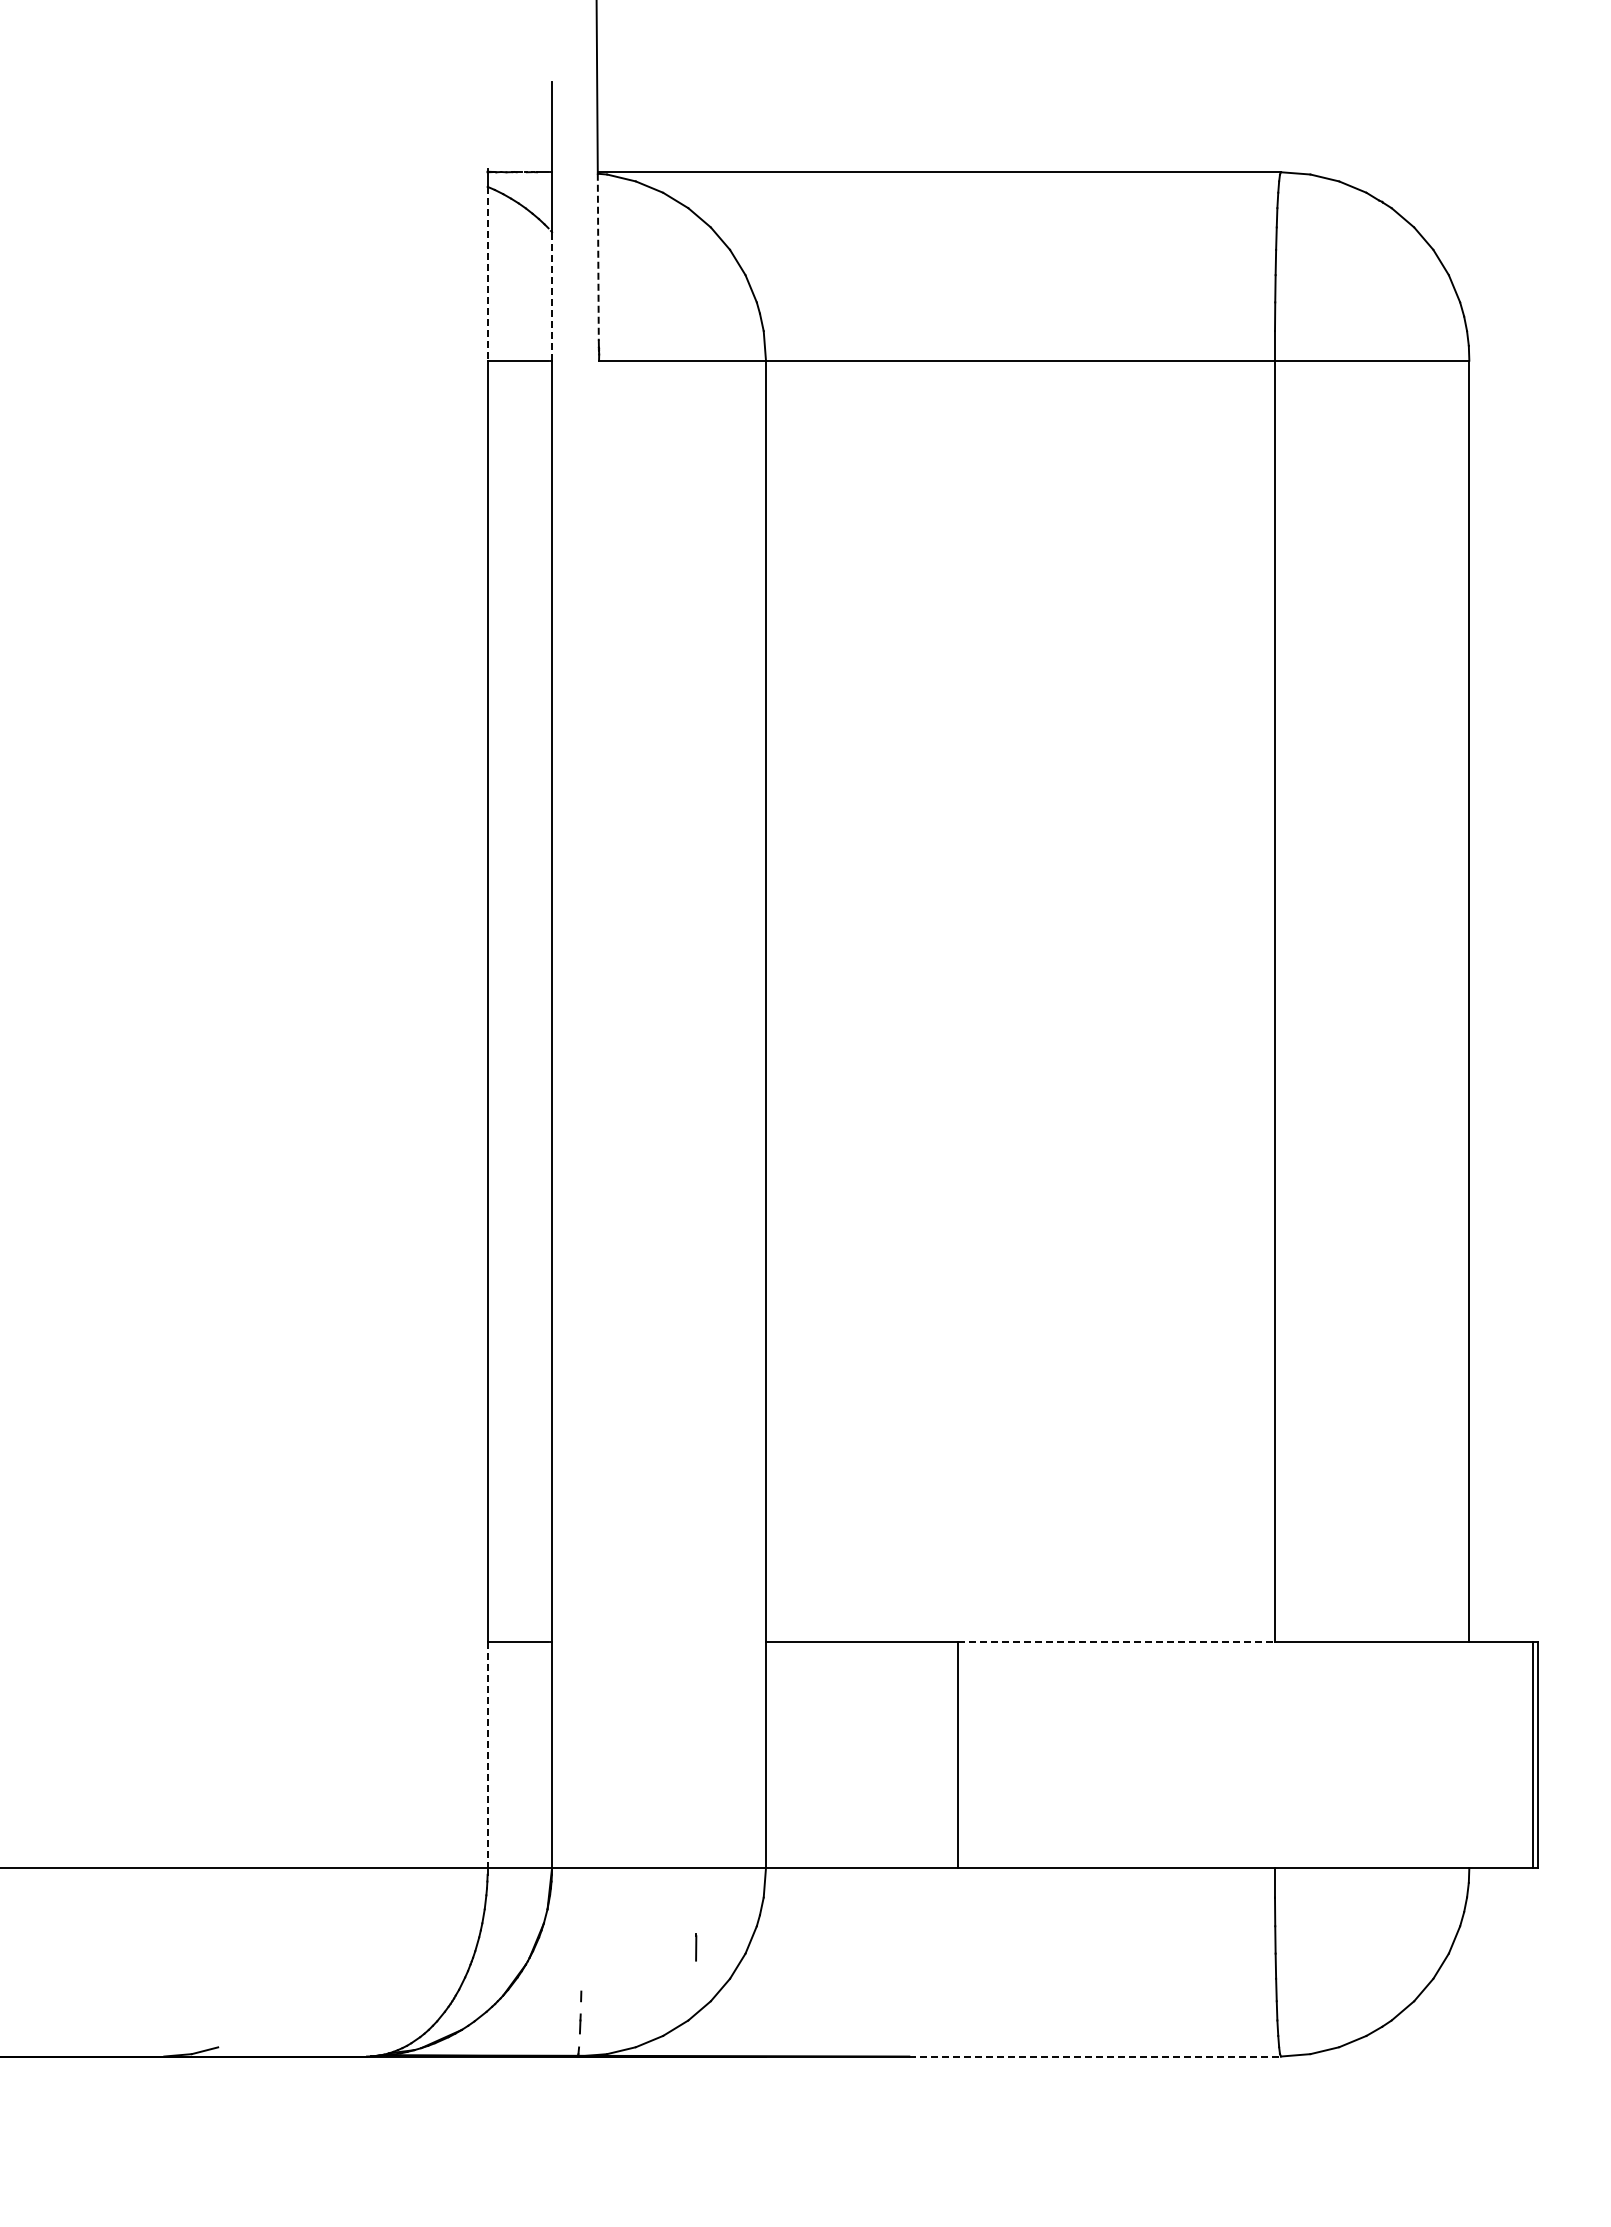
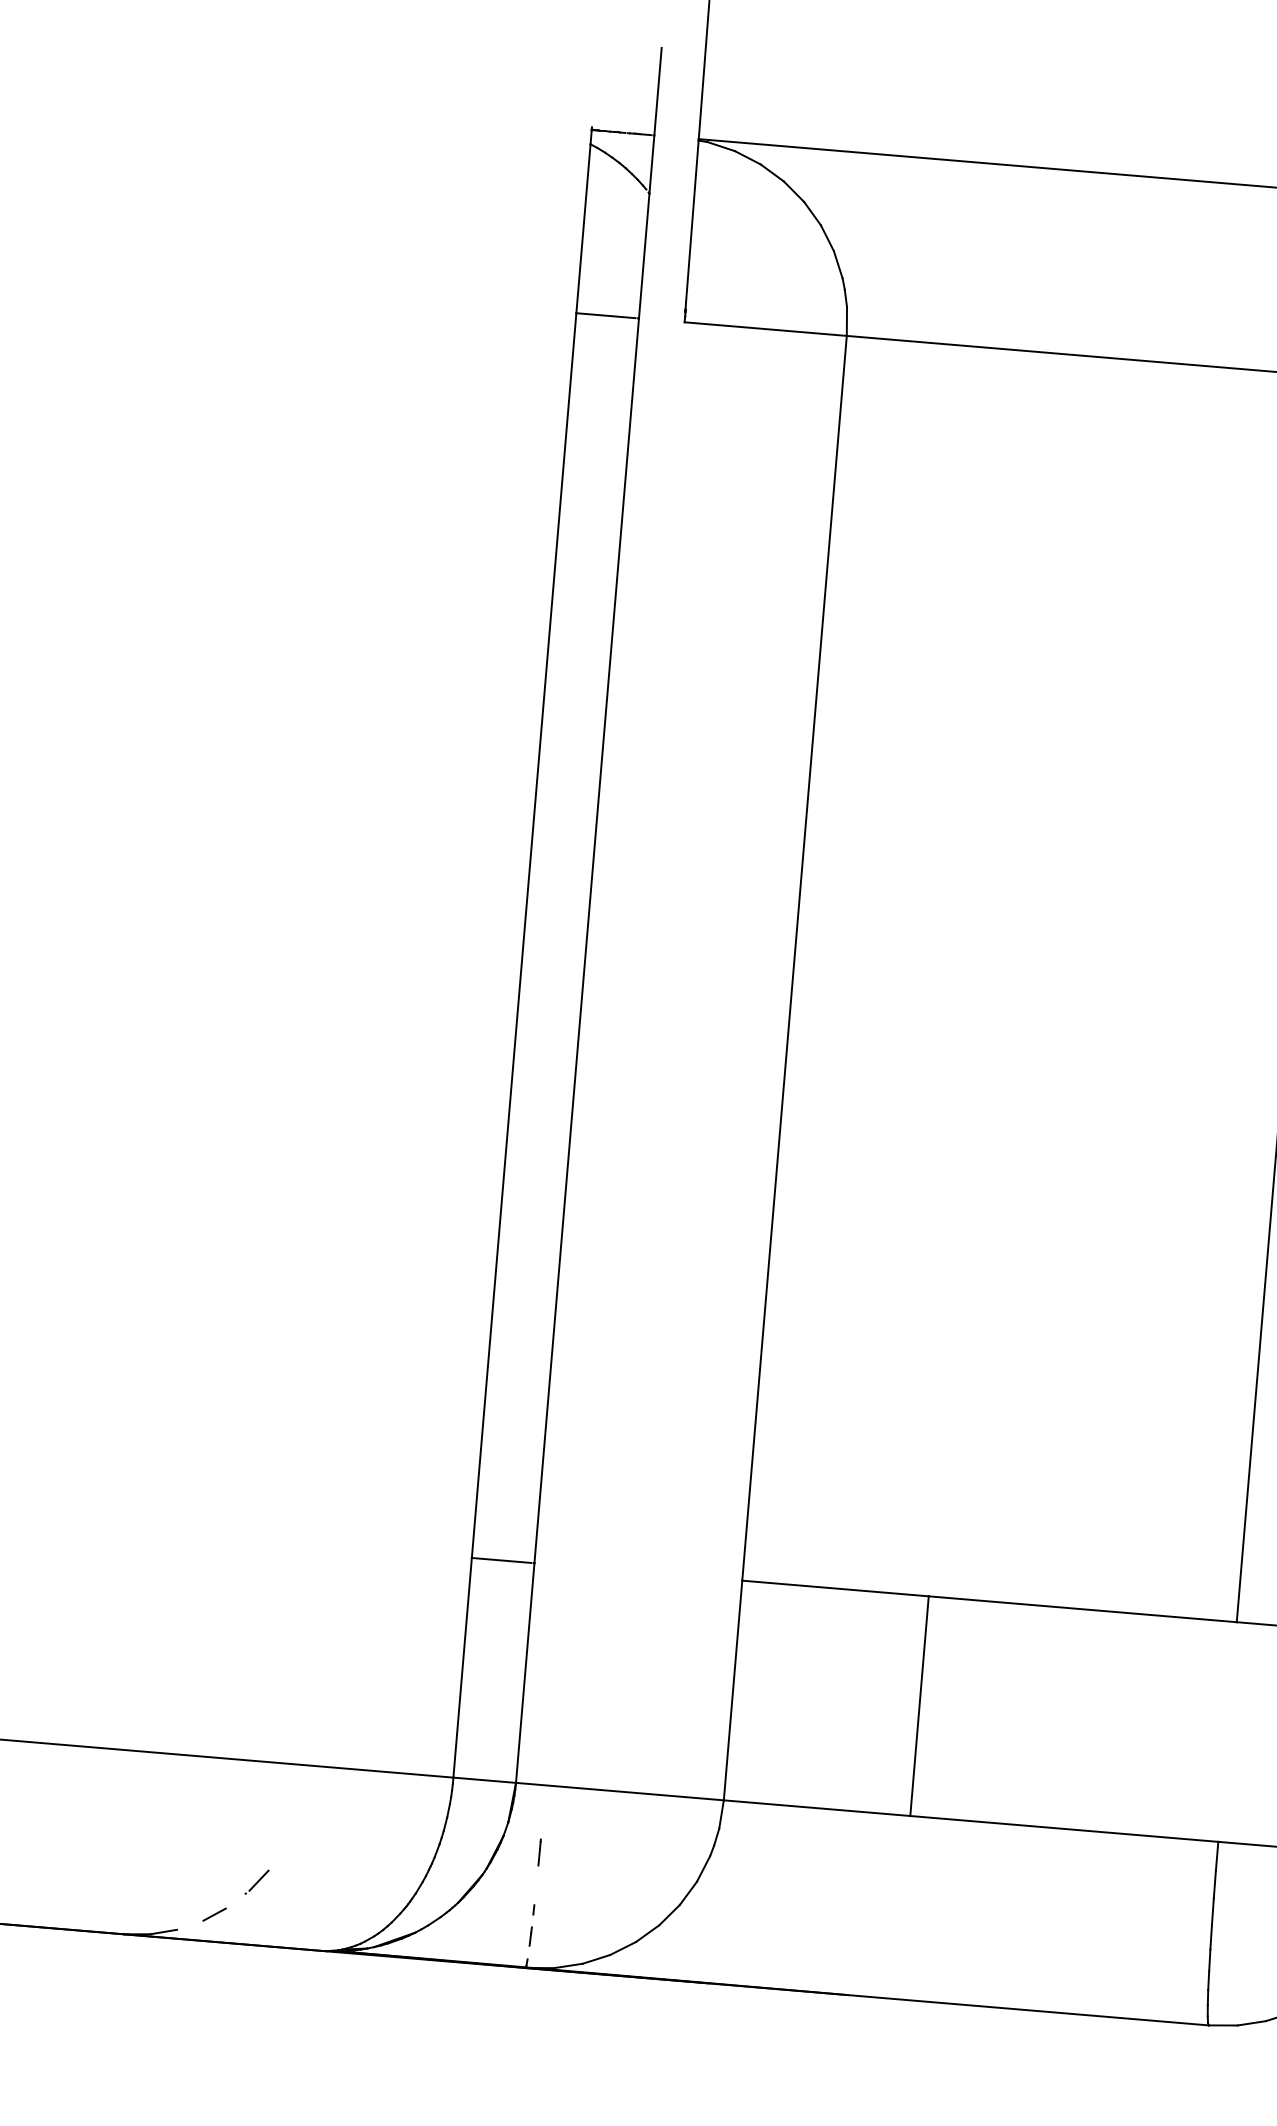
line: (598, 257) -> (692, 222), dashed -> solid
line: (487, 273) -> (583, 228), dashed -> solid
line: (552, 295) -> (644, 255), dashed -> solid
line: (1116, 1641) -> (1082, 1608), dashed -> solid
line: (487, 1755) -> (462, 1668), dashed -> solid
line: (696, 1947) -> (539, 1852), moved
line: (295, 1991) -> (256, 1881), added
line: (255, 2028) -> (214, 1914), added
line: (1095, 2056) -> (1028, 2010), dashed -> solid

